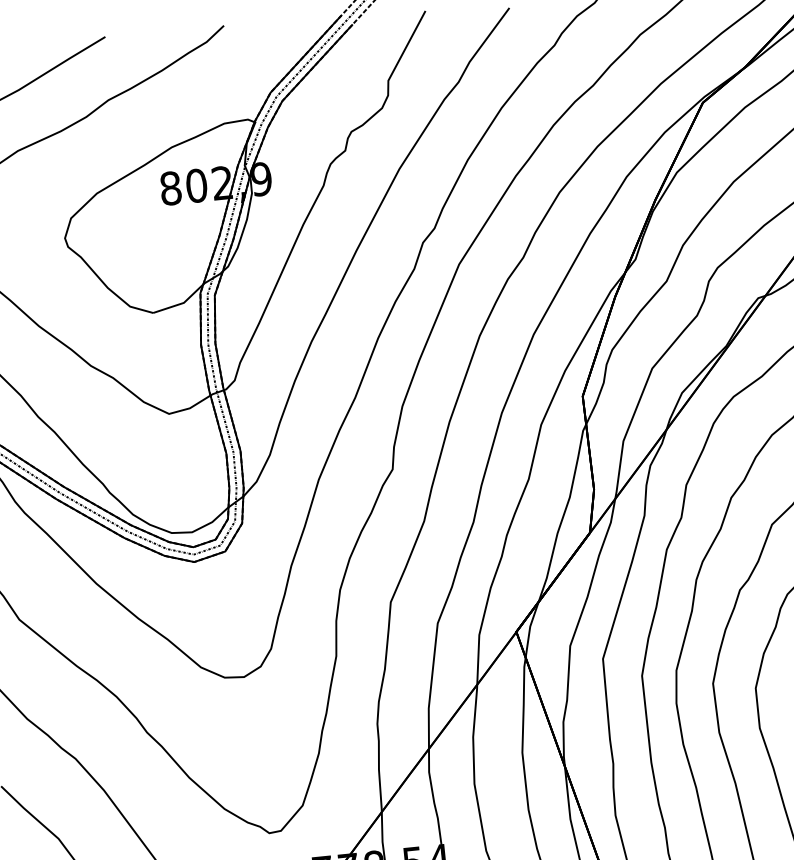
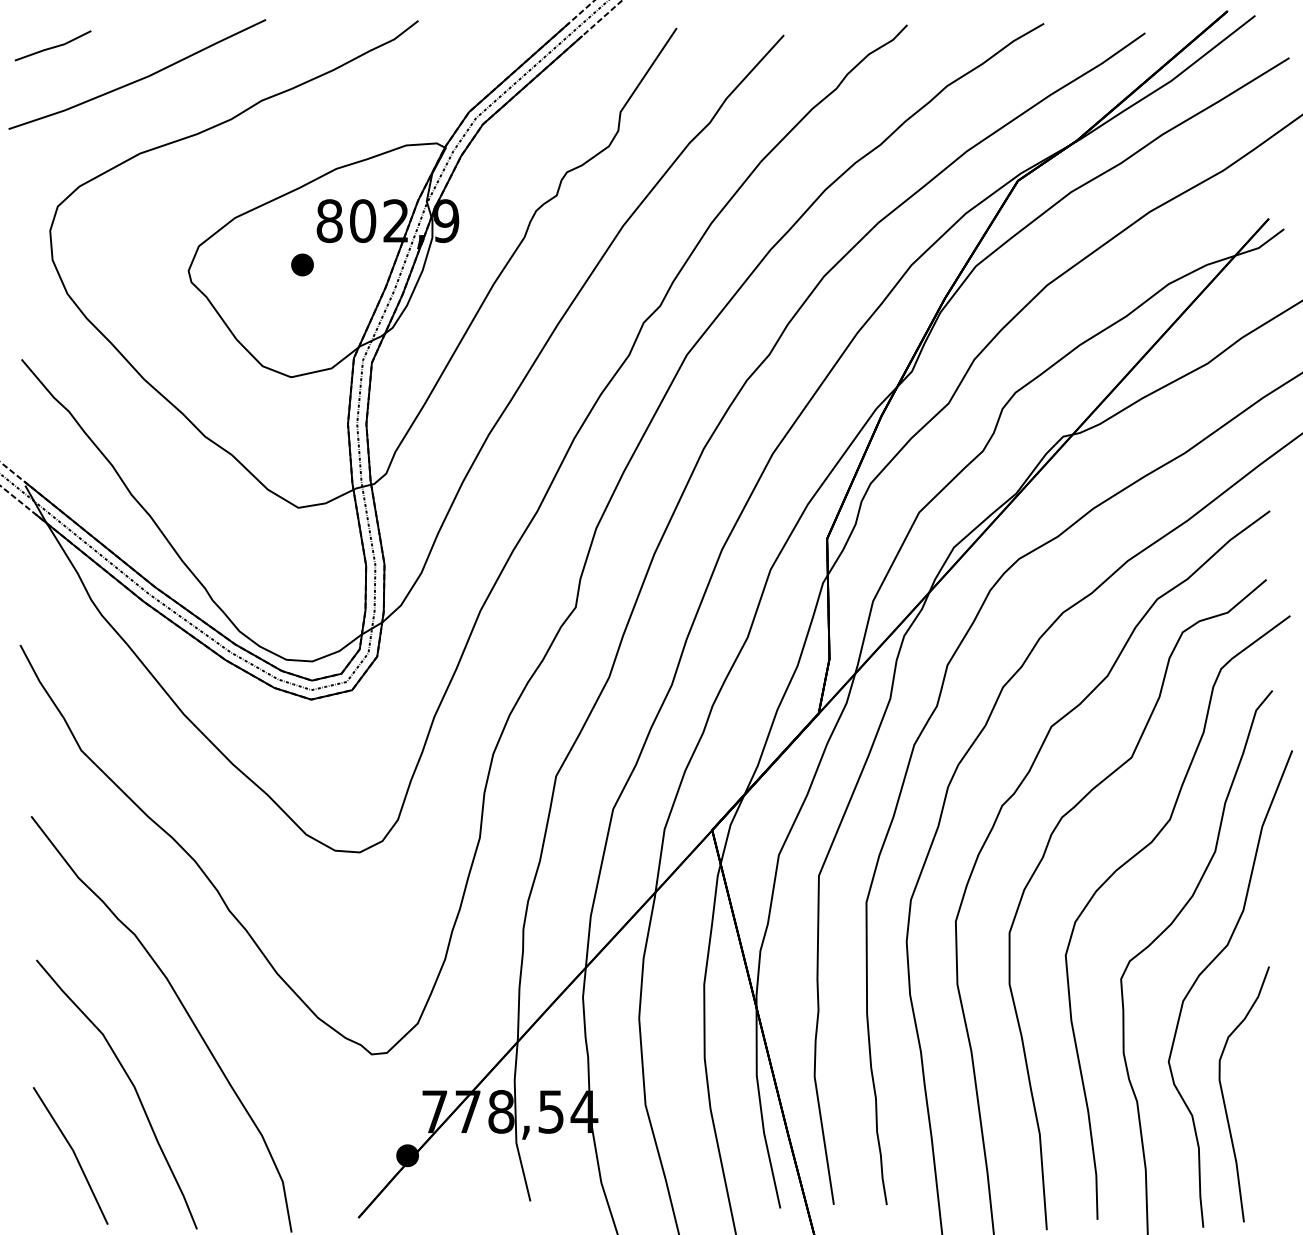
part: (153, 224) -> (302, 264), added

